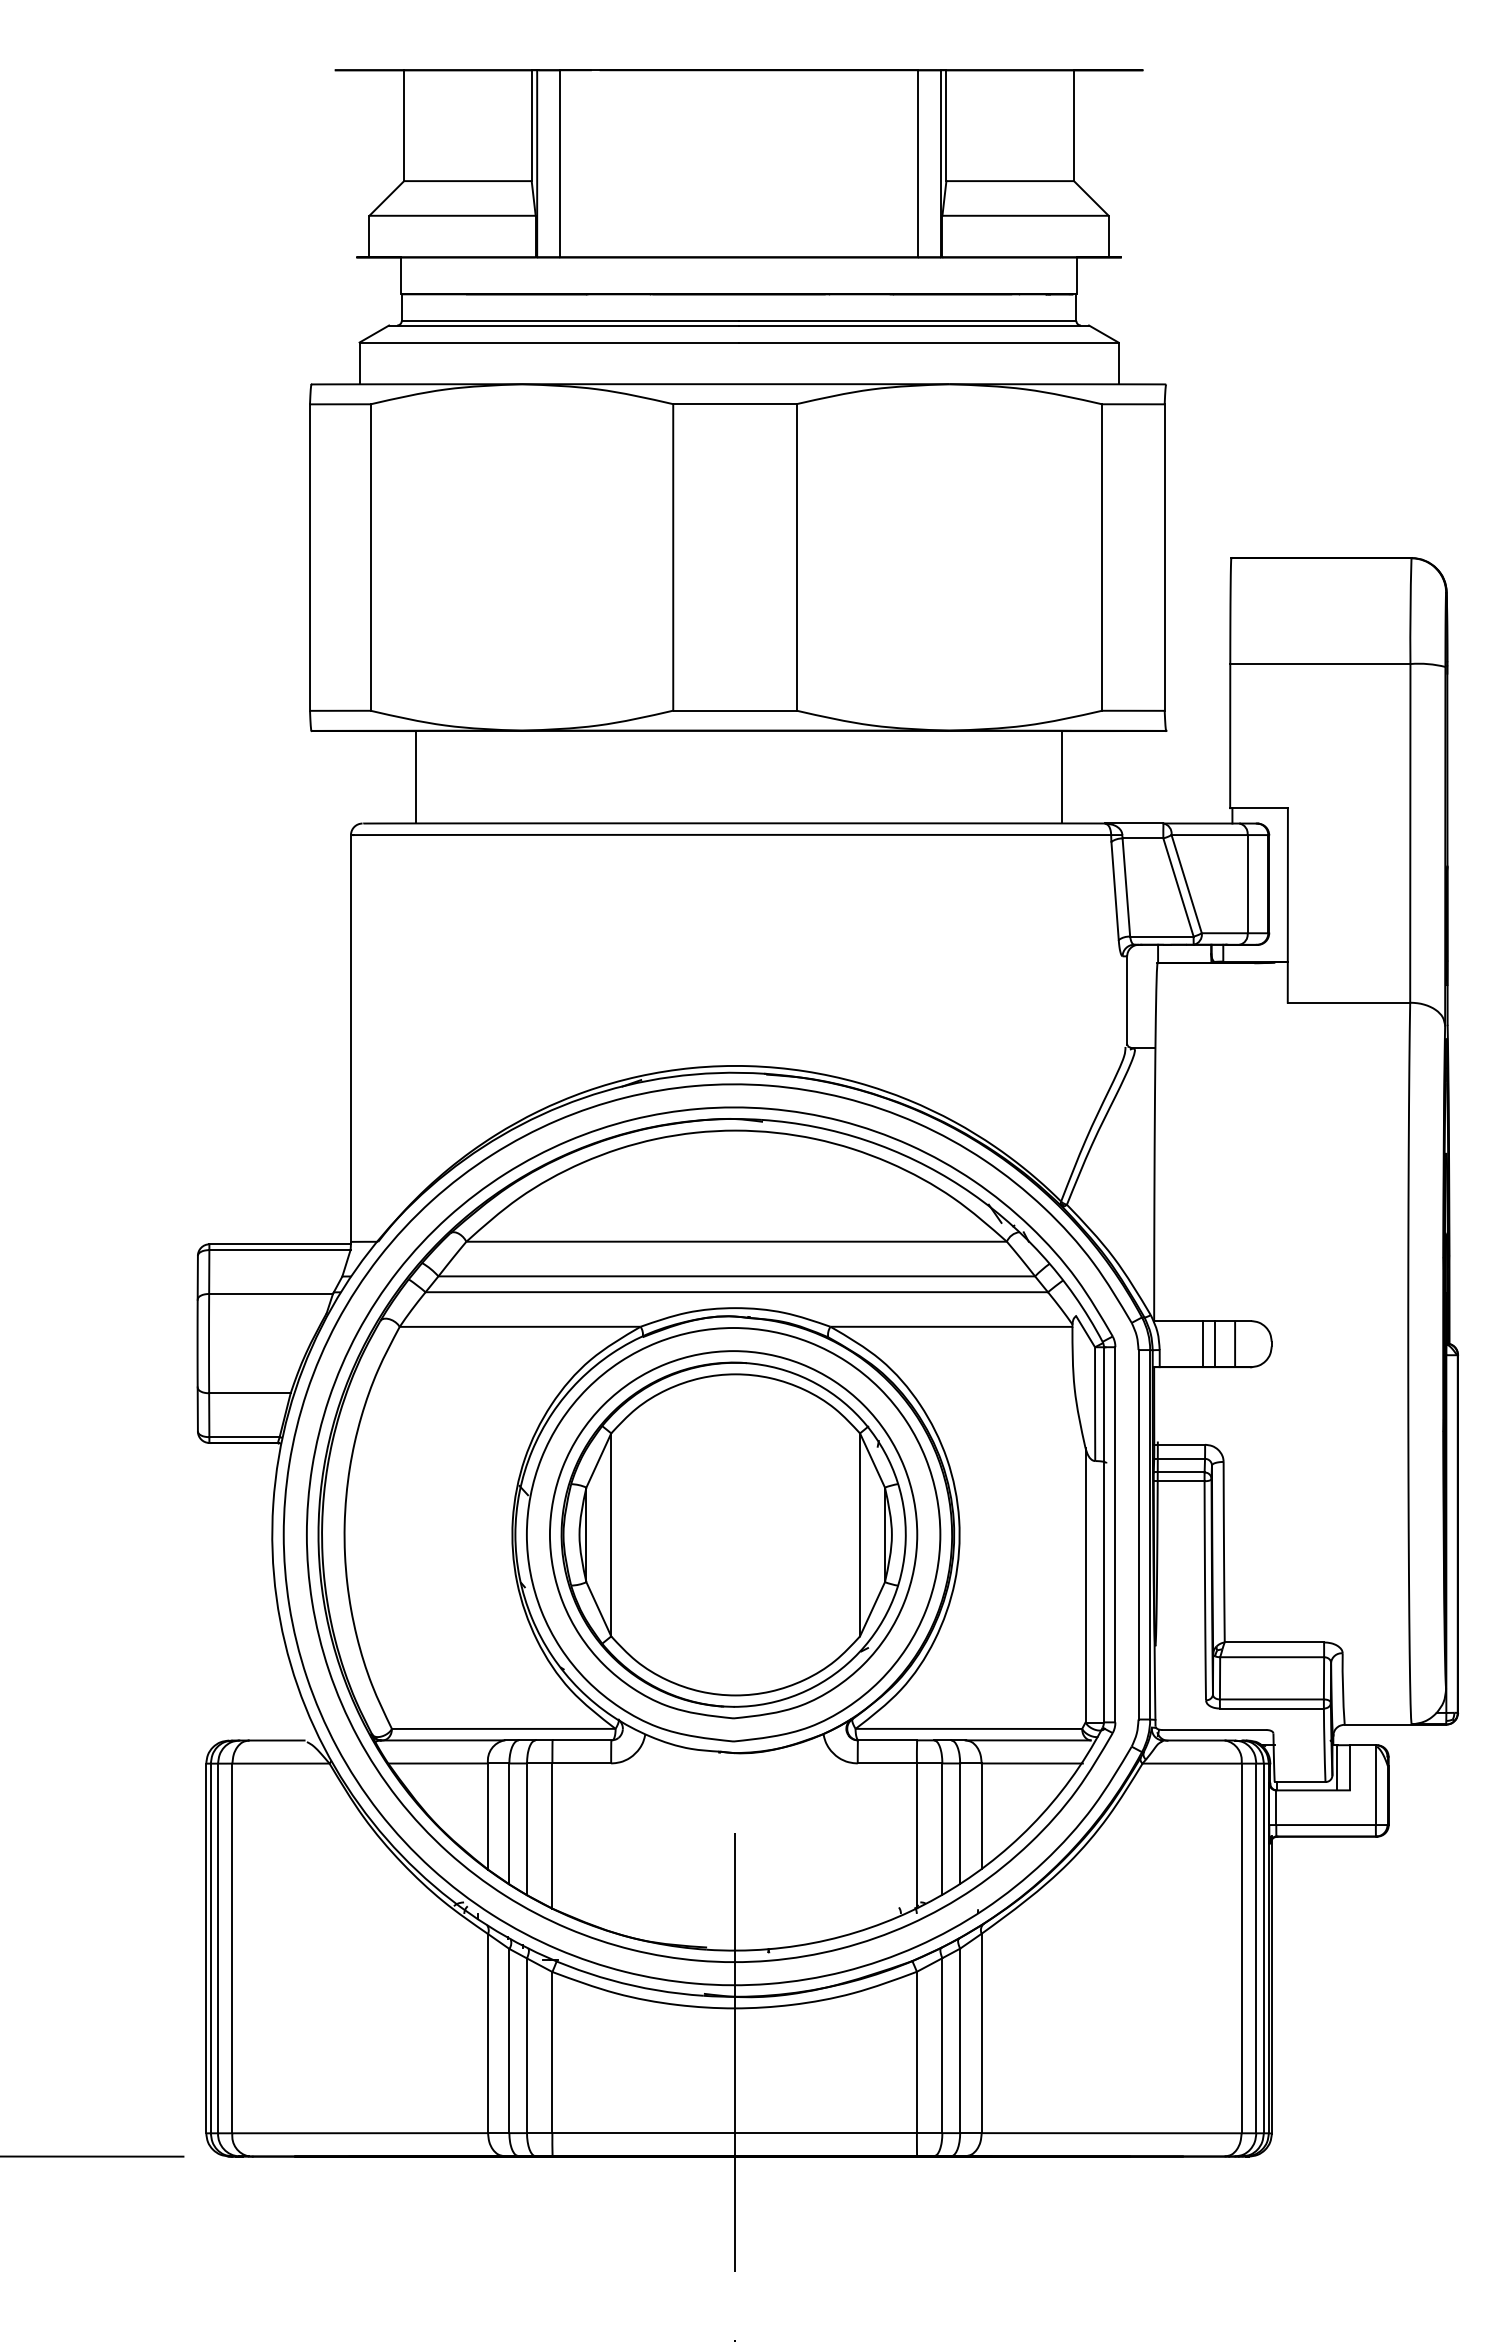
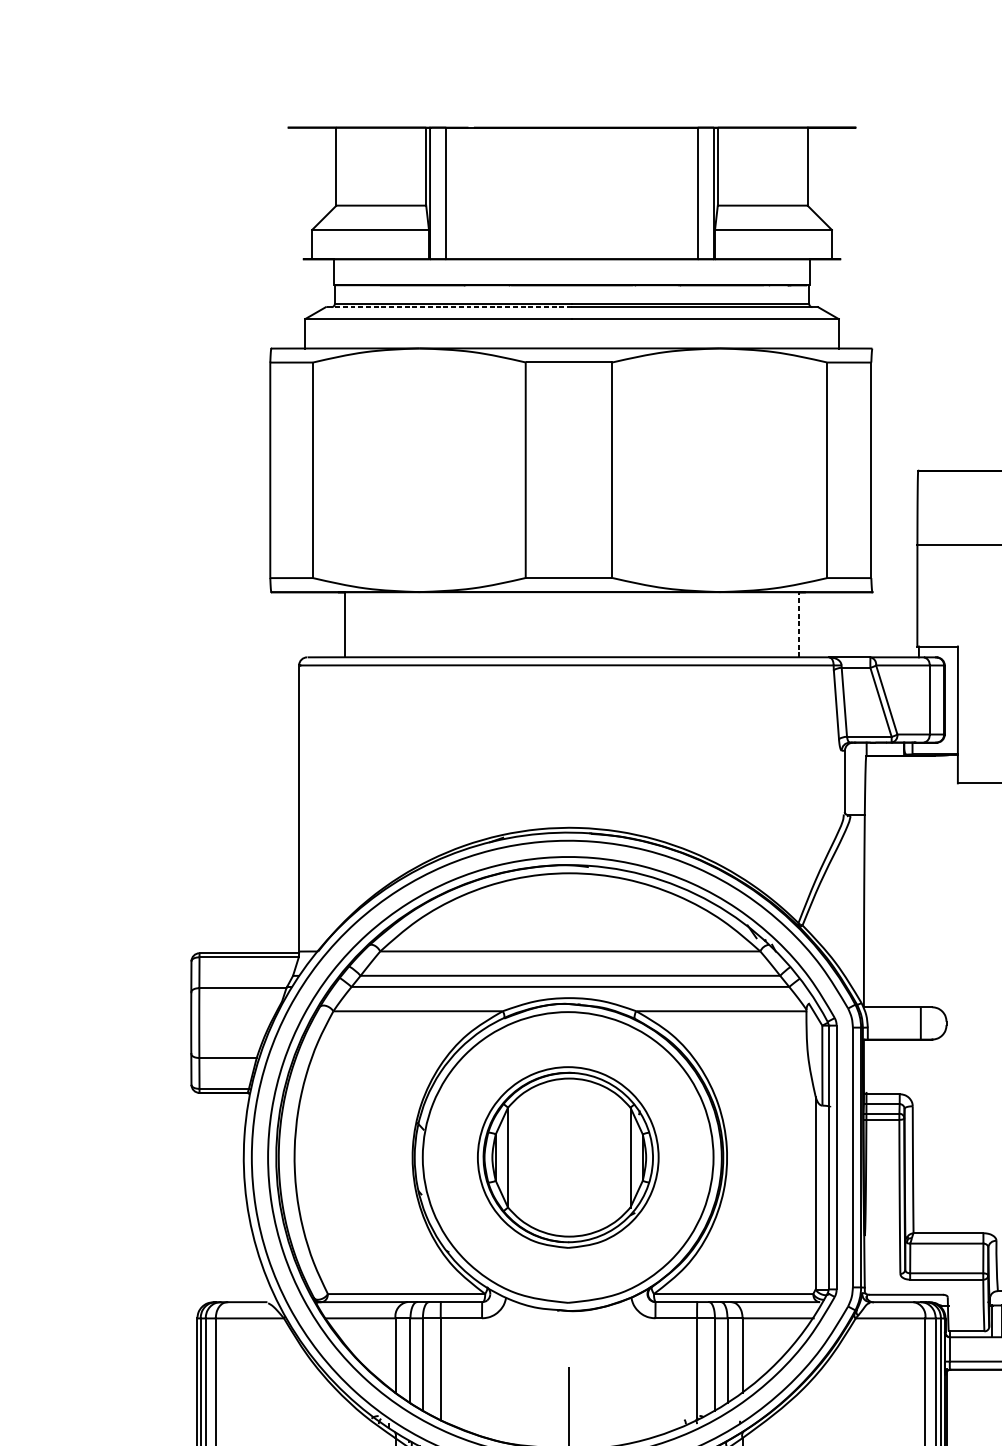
line: (564, 325) -> (449, 307), solid -> dashed
line: (1062, 776) -> (799, 624), solid -> dashed
line: (1203, 1343) -> (898, 1022), removed
line: (1215, 1344) -> (907, 1023), removed
part: (733, 1534) -> (568, 1157), size x0.7

